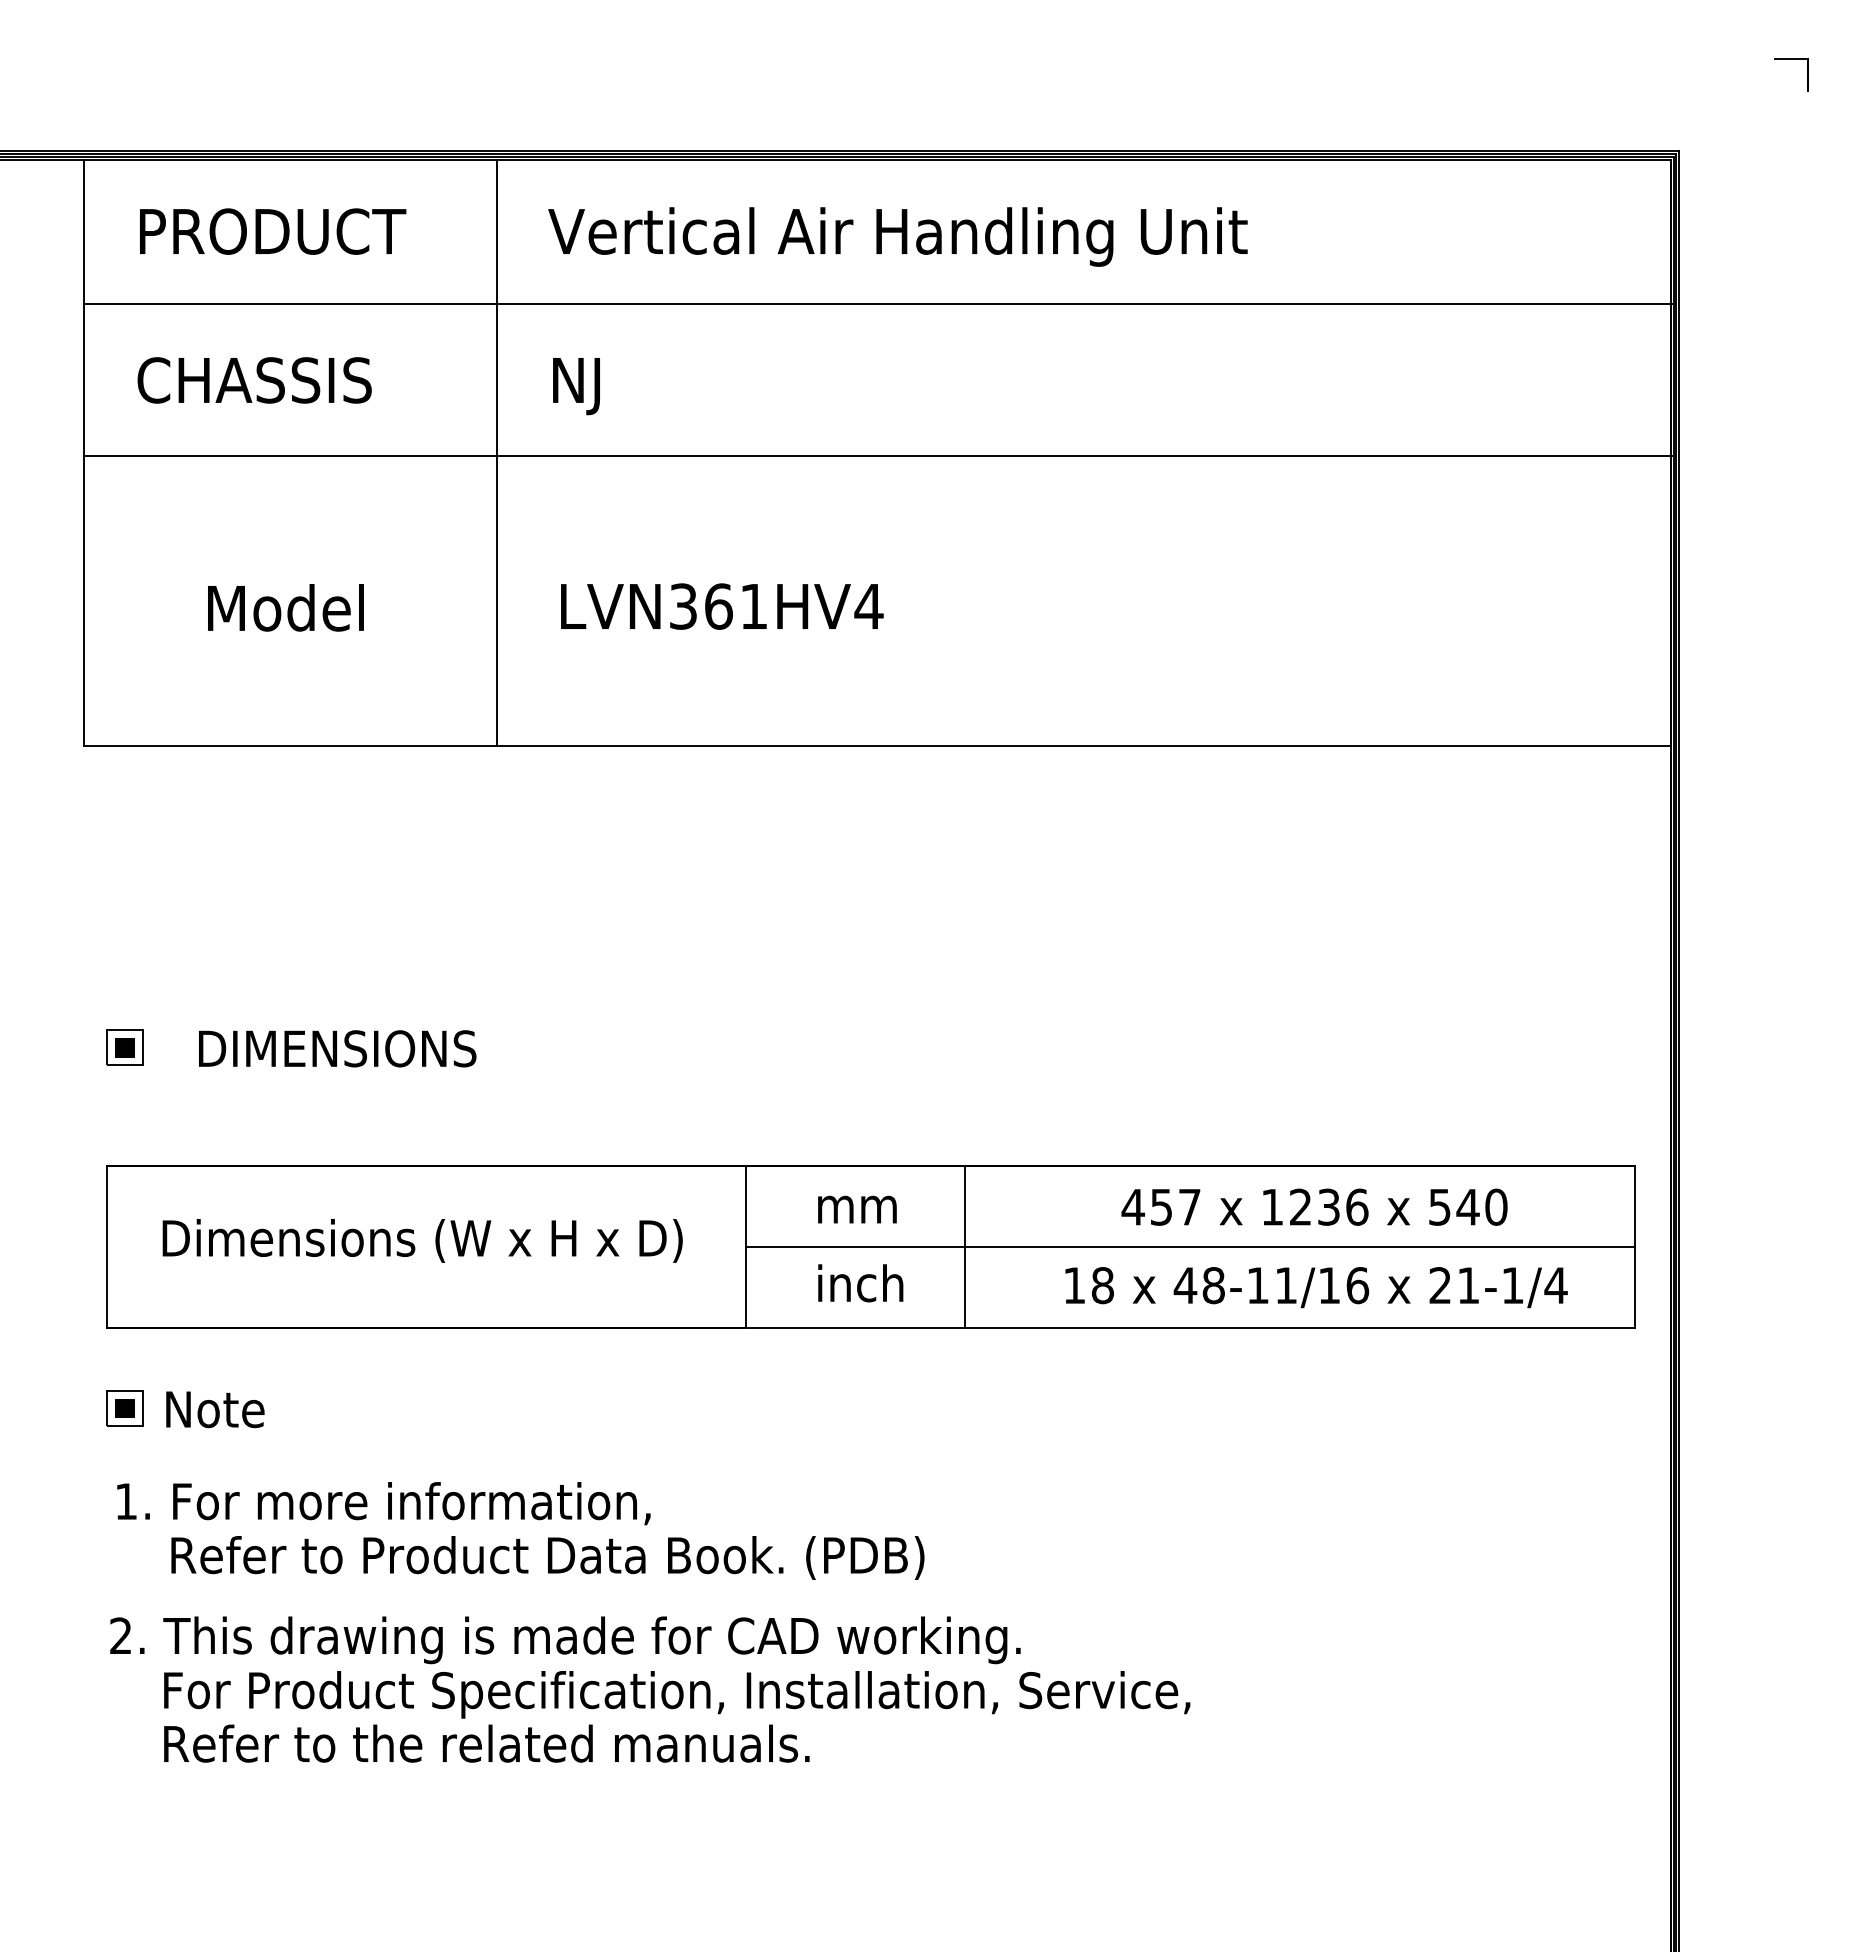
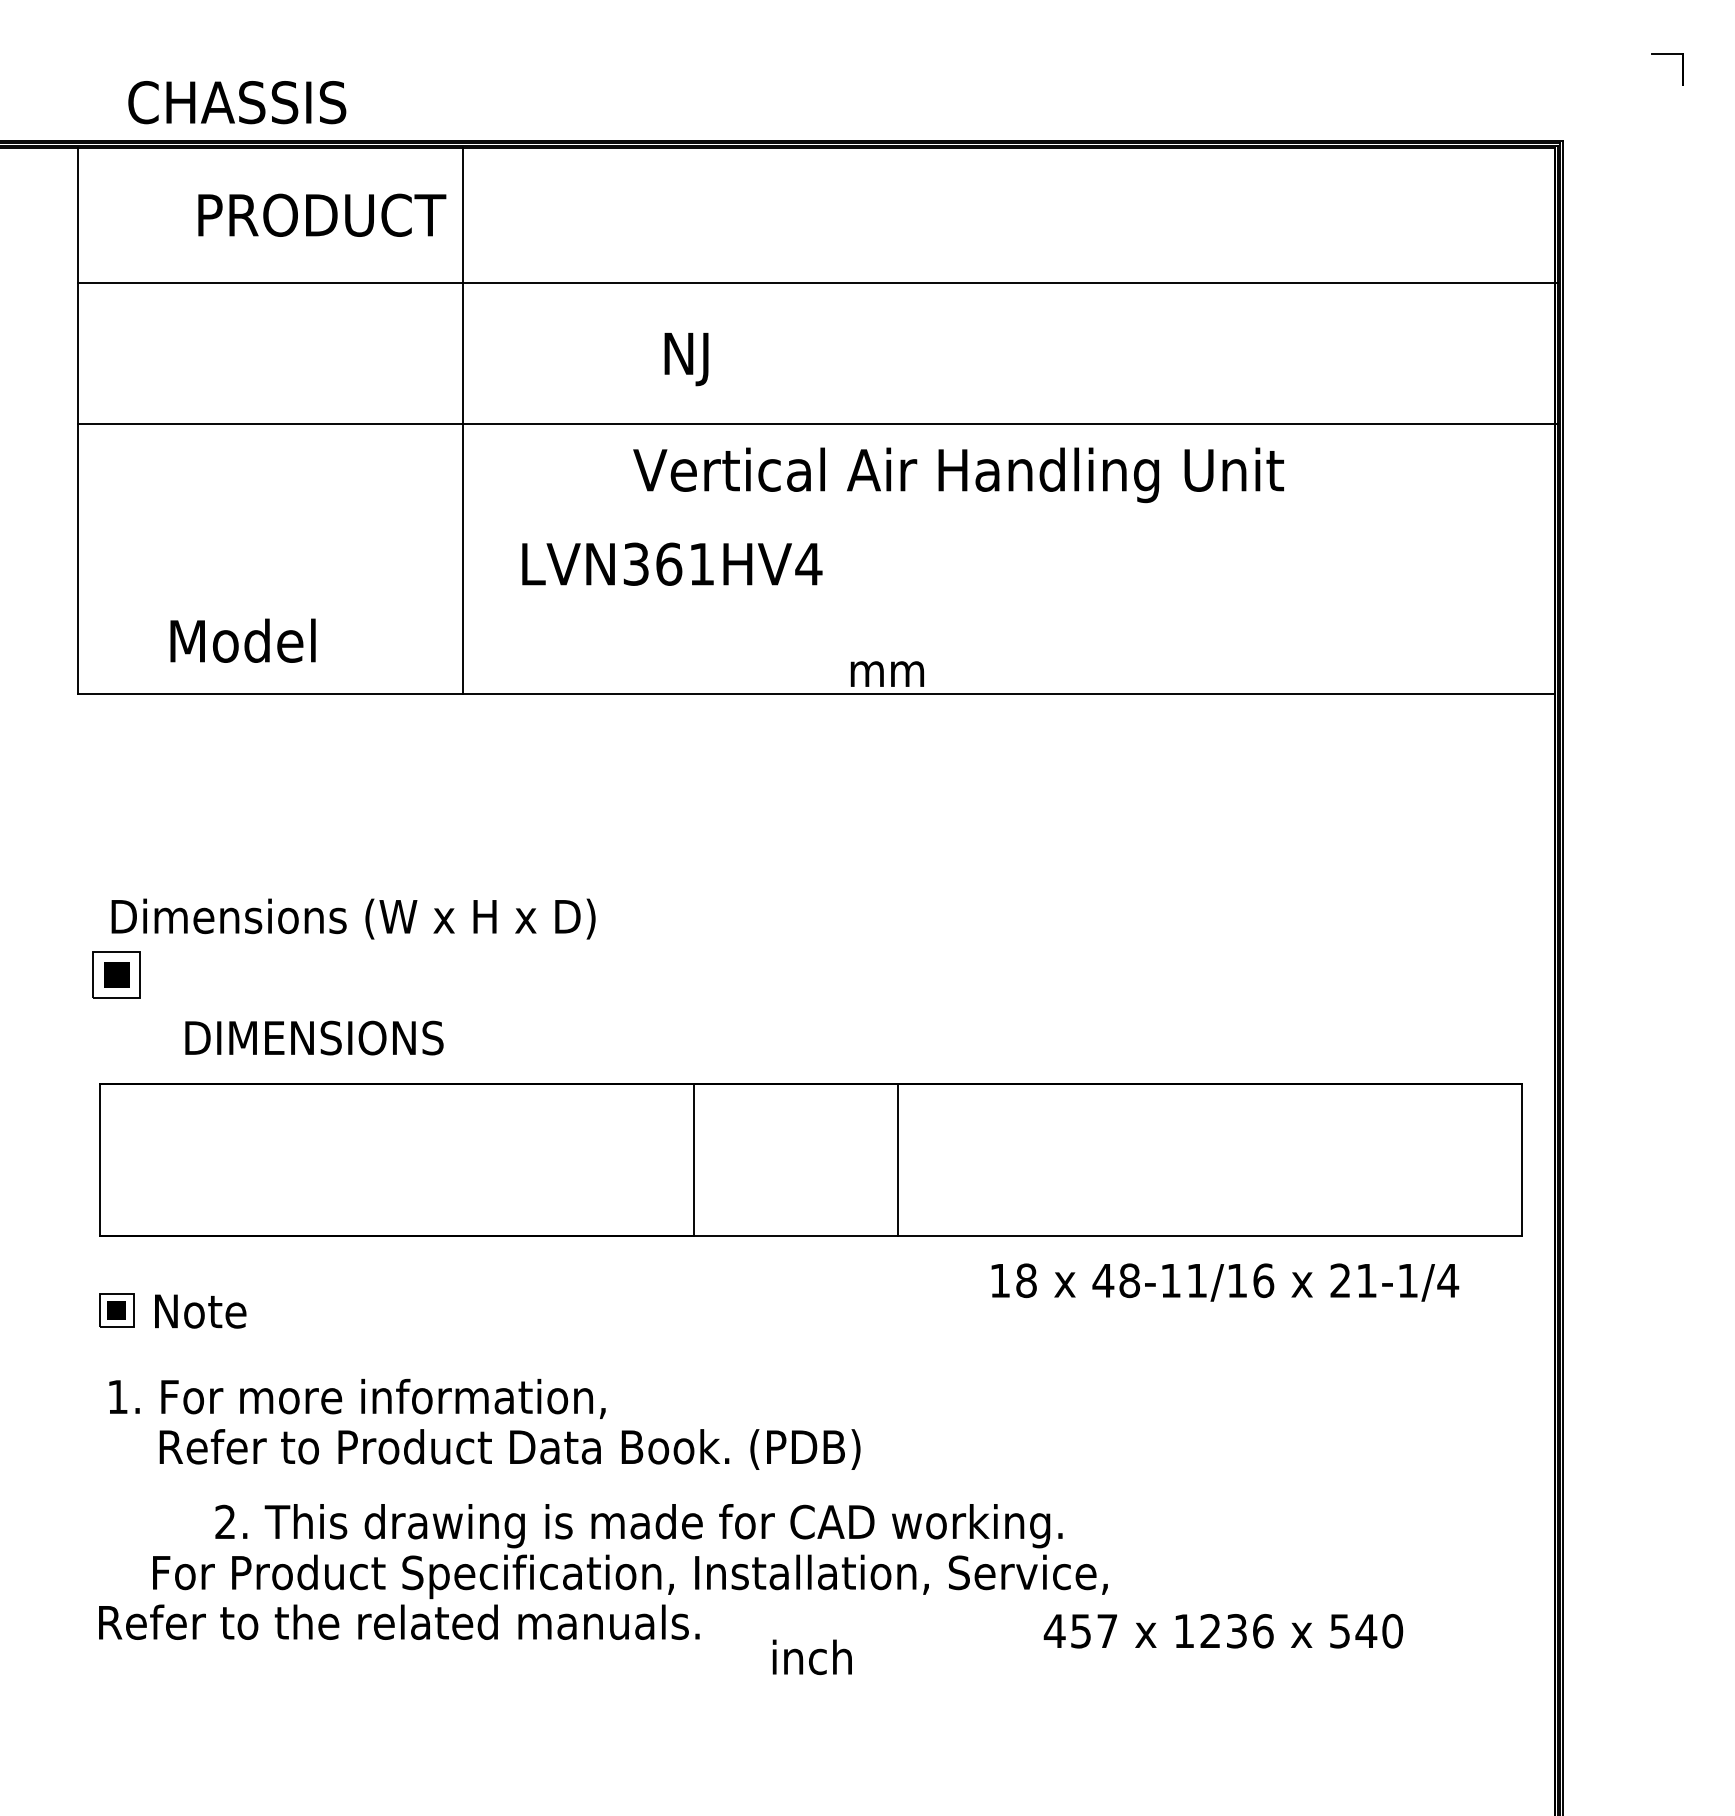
text: (273, 231) -> (322, 215), moved
text: (897, 236) -> (958, 474), moved
text: (254, 380) -> (237, 102), moved
text: (576, 386) -> (686, 359), moved
text: (285, 607) -> (242, 640), moved
part: (124, 1047) -> (116, 974), size x1.4
text: (337, 1048) -> (314, 1037), moved
text: (1314, 1206) -> (1223, 1630), moved
text: (857, 1209) -> (887, 673), moved
text: (422, 1240) -> (353, 918), moved
line: (1189, 1246) -> (1107, 1159), removed
text: (860, 1283) -> (812, 1657), moved
text: (1316, 1287) -> (1225, 1282), moved
text: (565, 1640) -> (639, 1526), moved
text: (486, 1743) -> (398, 1622), moved

